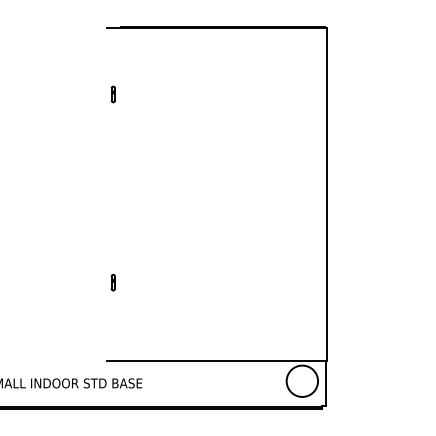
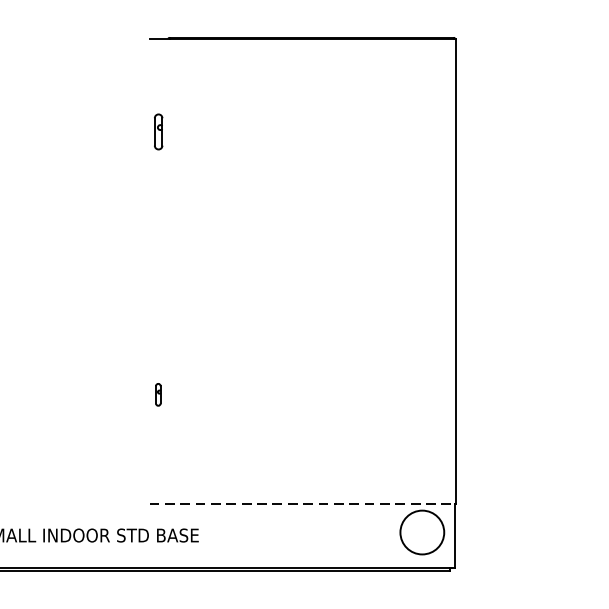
part: (112, 94) -> (157, 132), size x1.6
line: (216, 361) -> (302, 504), solid -> dashed

